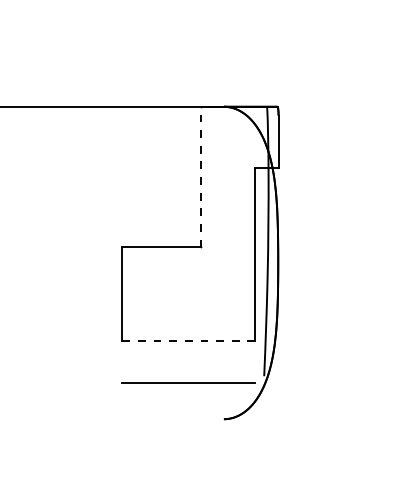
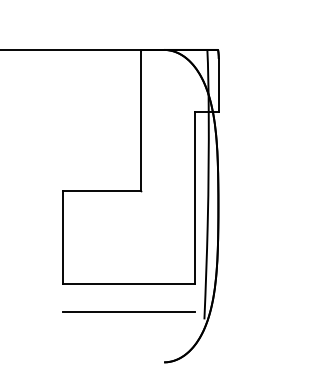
line: (200, 176) -> (140, 119), dashed -> solid
line: (188, 341) -> (128, 284), dashed -> solid
line: (188, 382) -> (128, 311), moved

